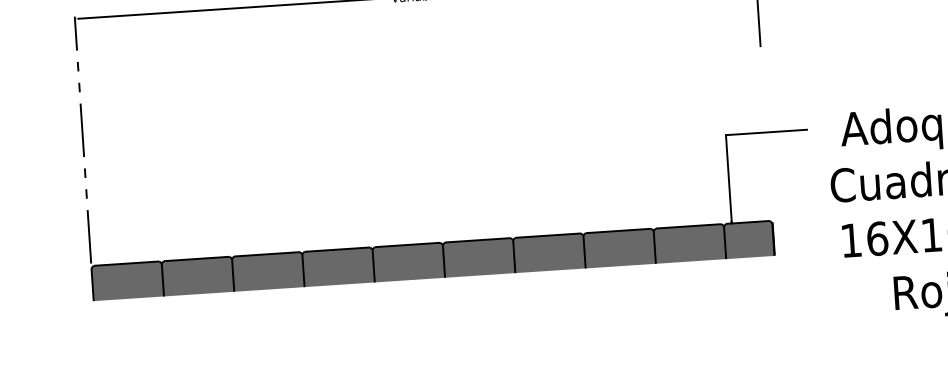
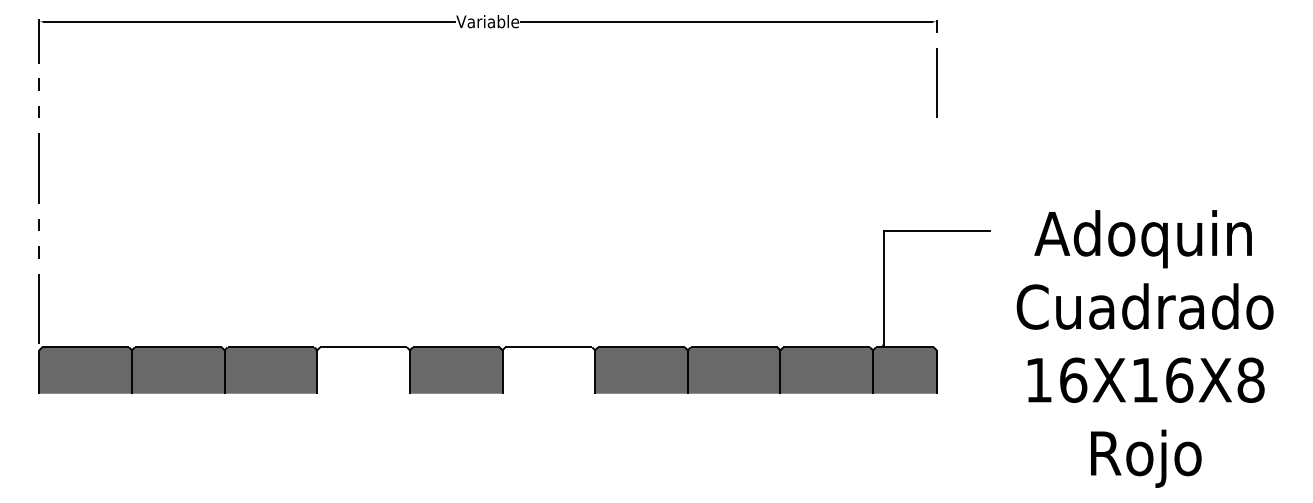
fill: (478, 257) -> (548, 370), removed
fill: (338, 267) -> (363, 370), removed

